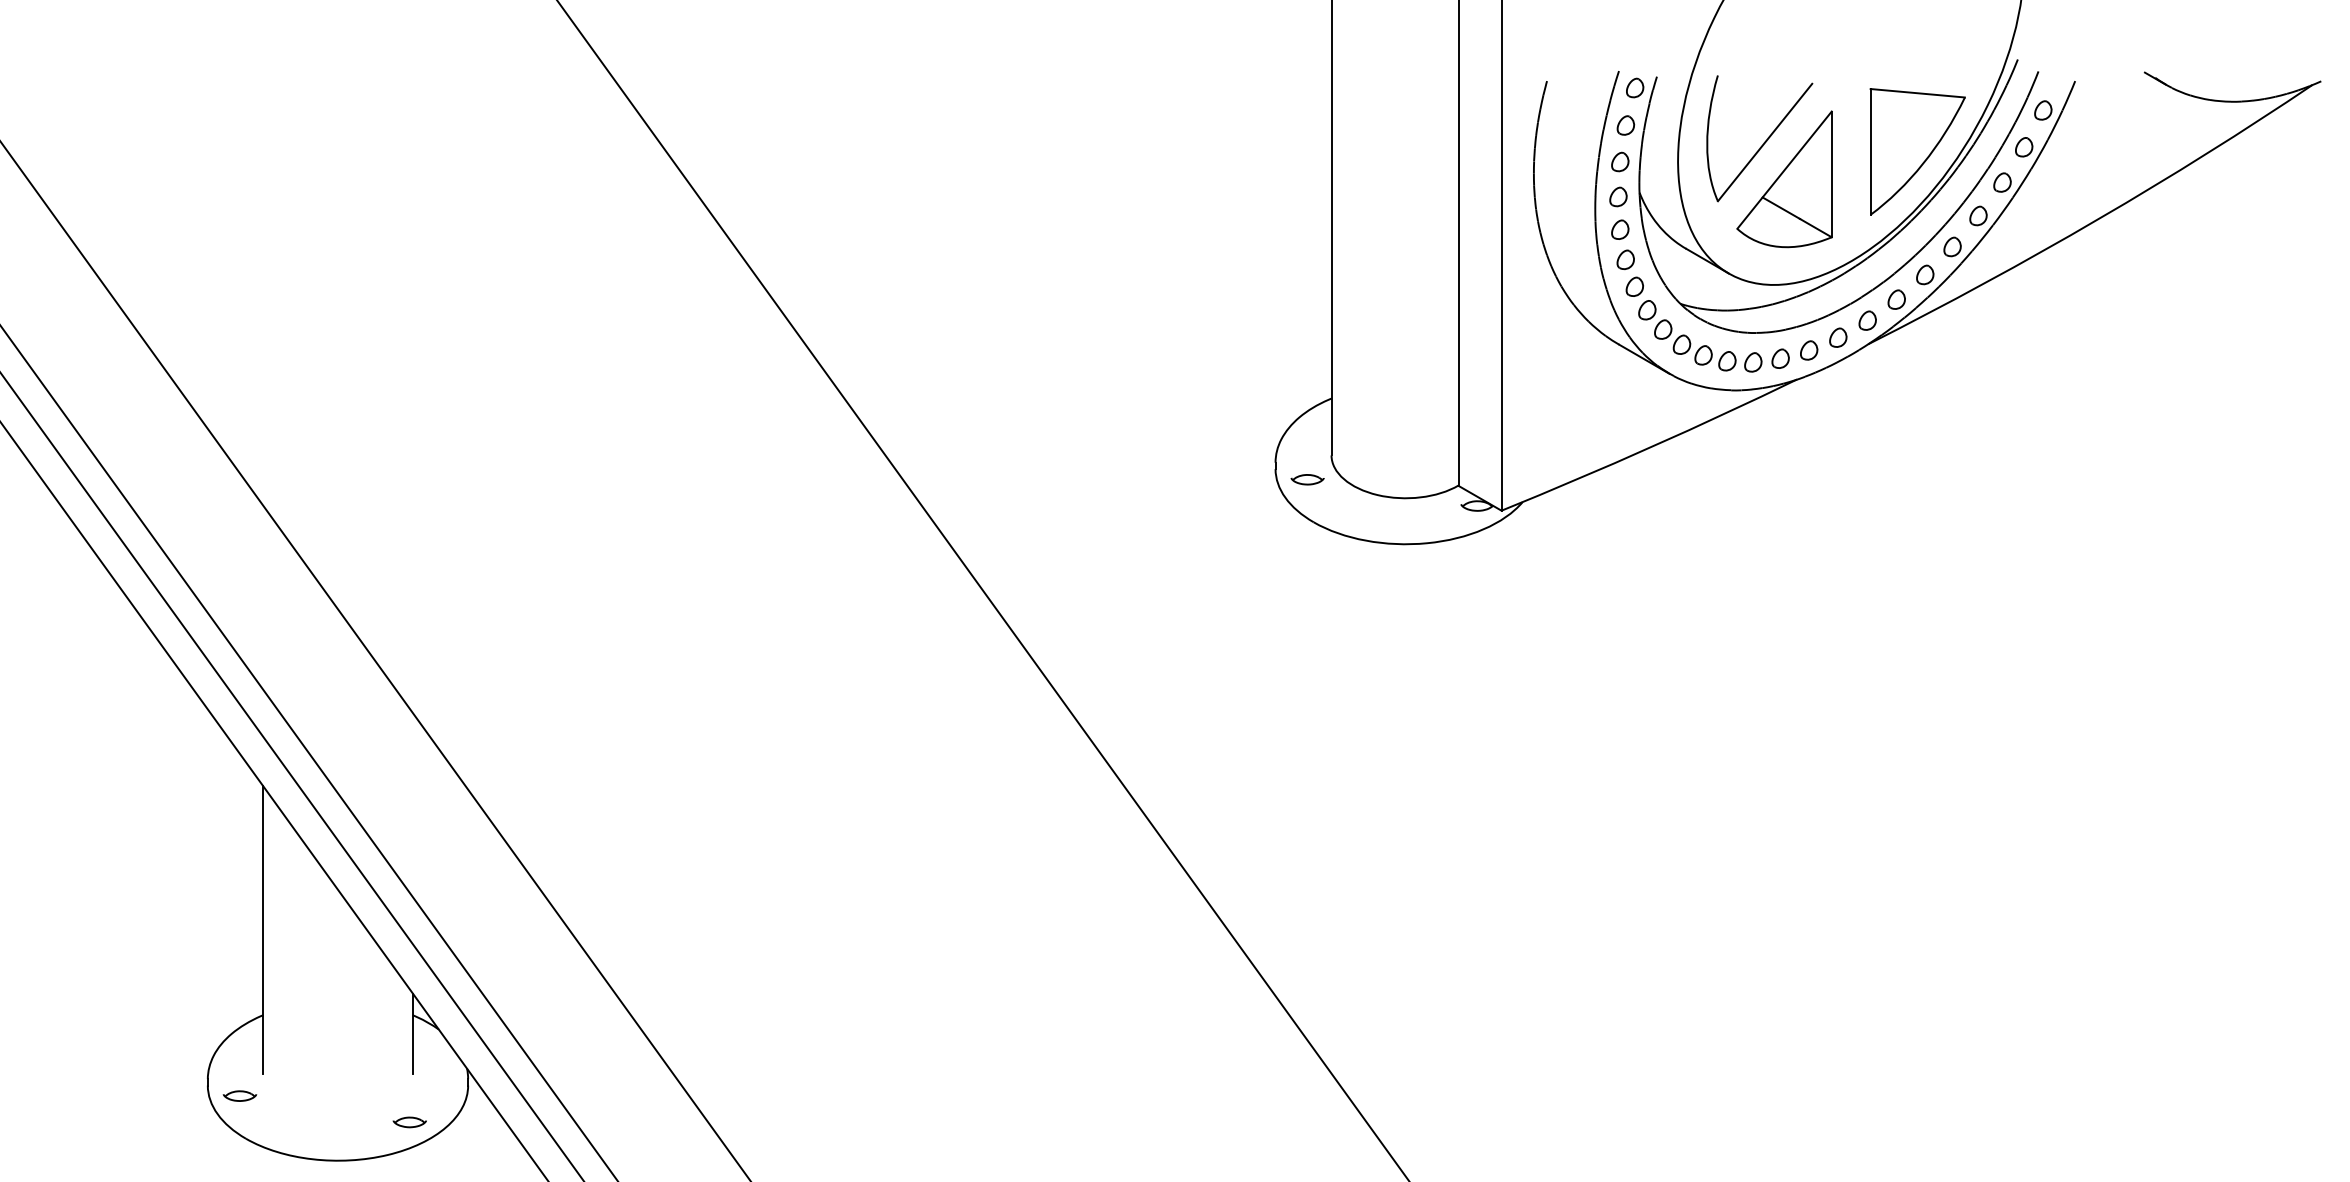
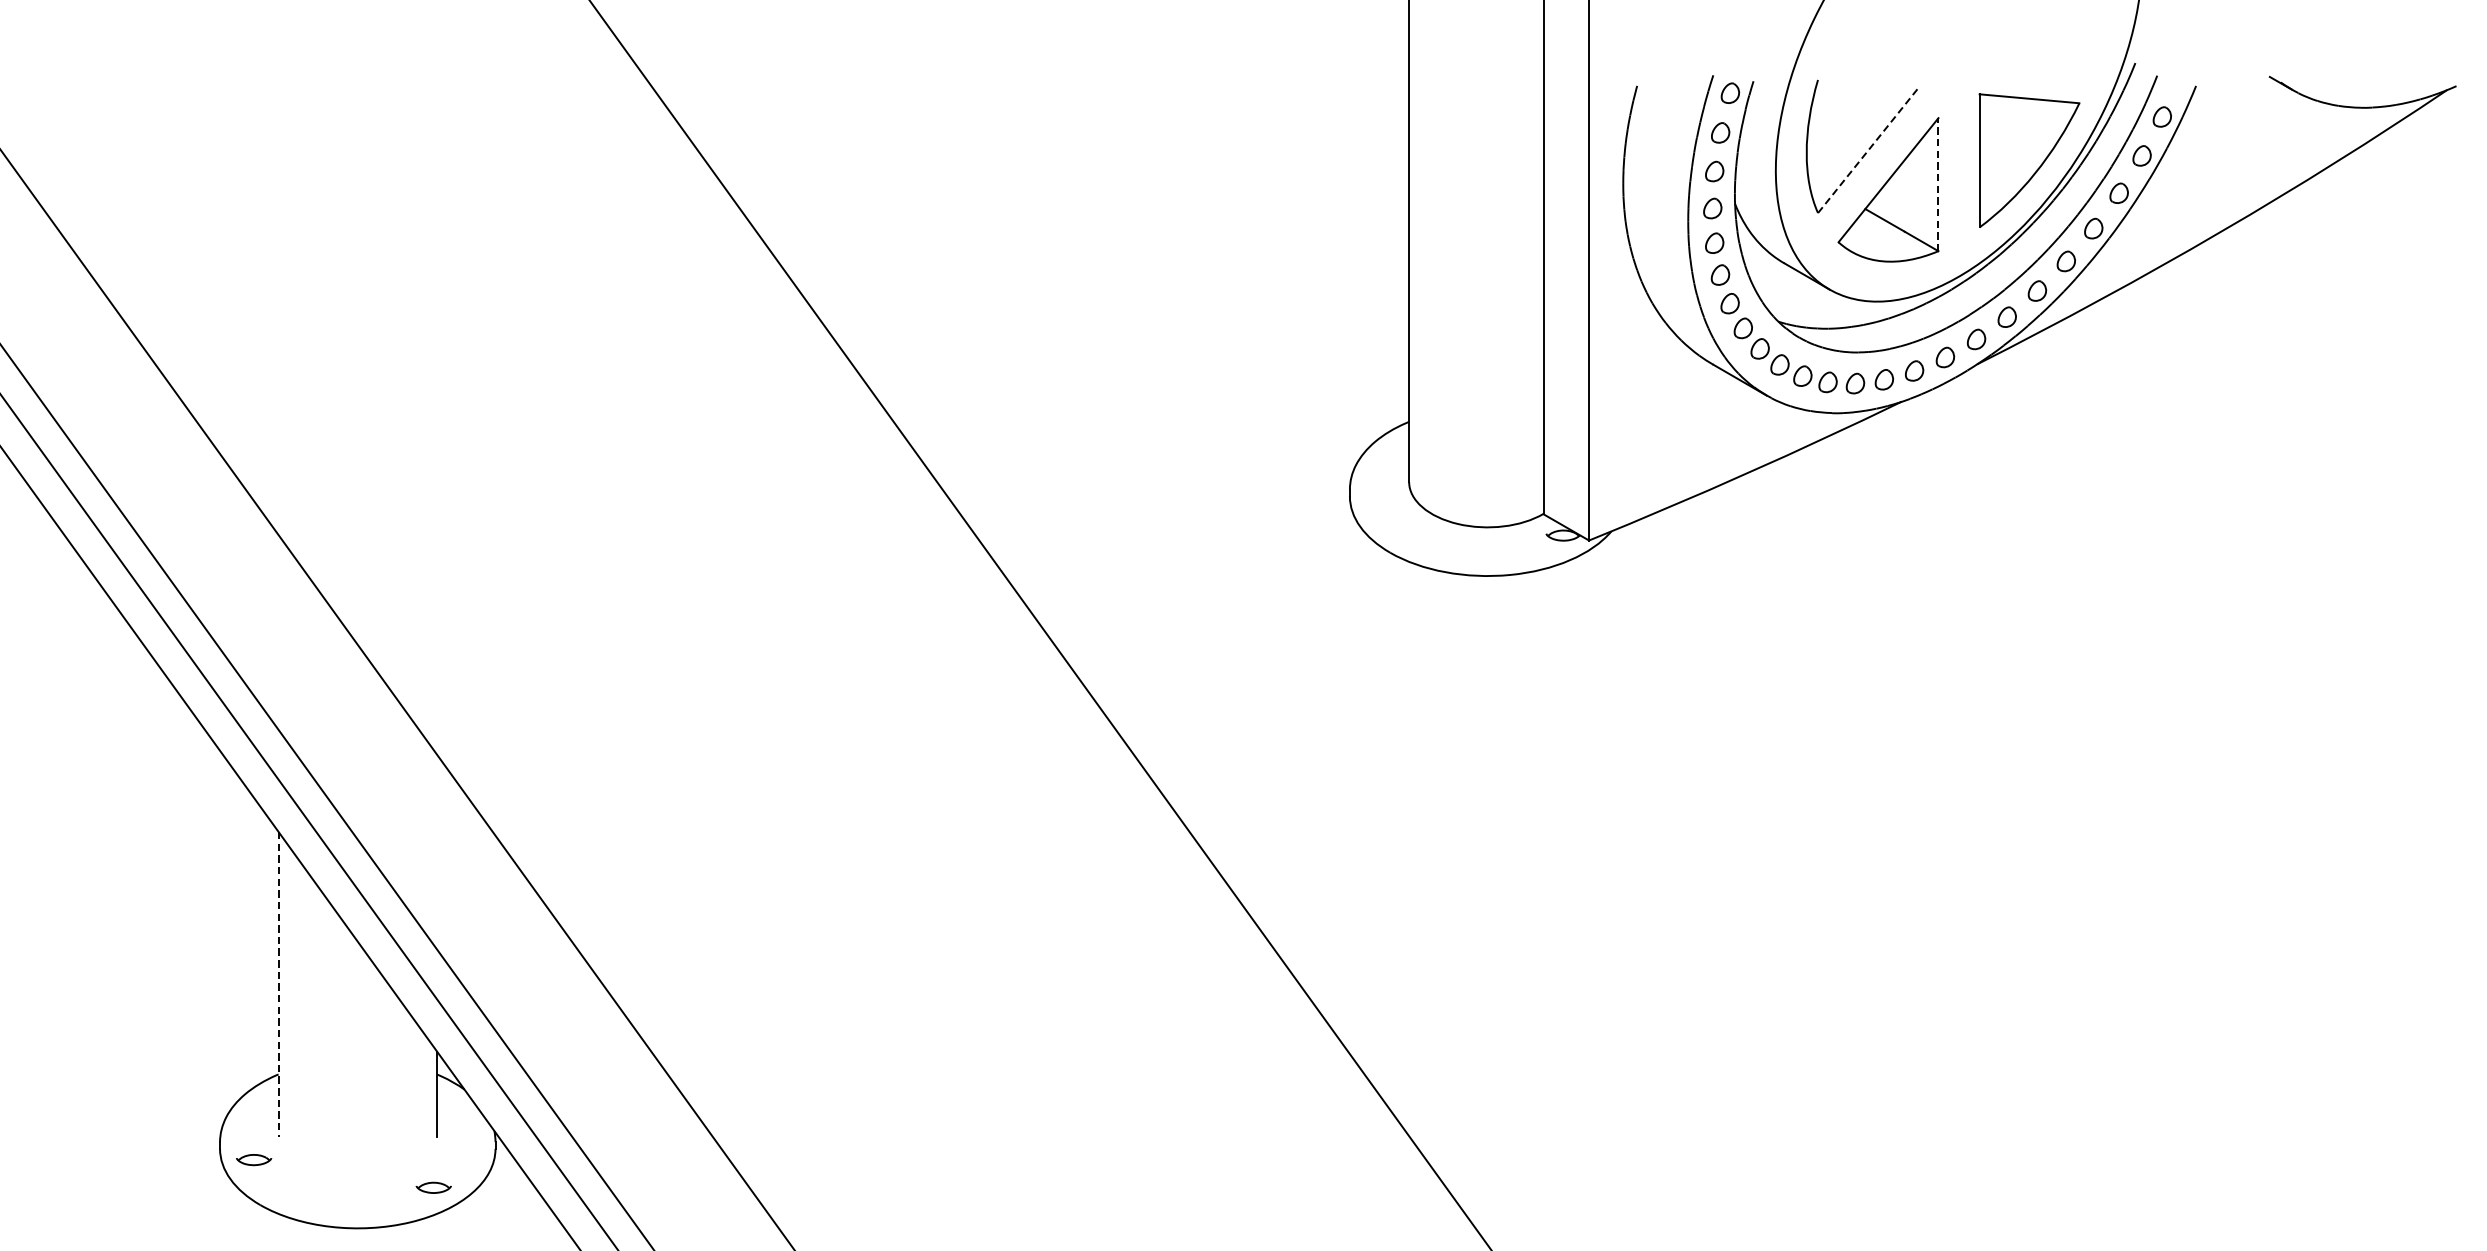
line: (1765, 142) -> (1868, 150), solid -> dashed
line: (1831, 174) -> (1938, 184), solid -> dashed
part: (1307, 479) -> (1383, 507), removed
line: (263, 930) -> (278, 984), solid -> dashed

